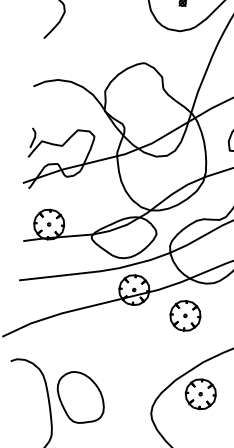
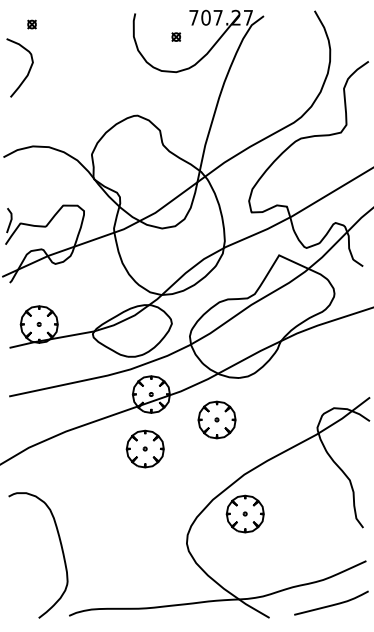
part: (124, 333) -> (144, 448), added
part: (80, 397) -> (98, 532), removed

